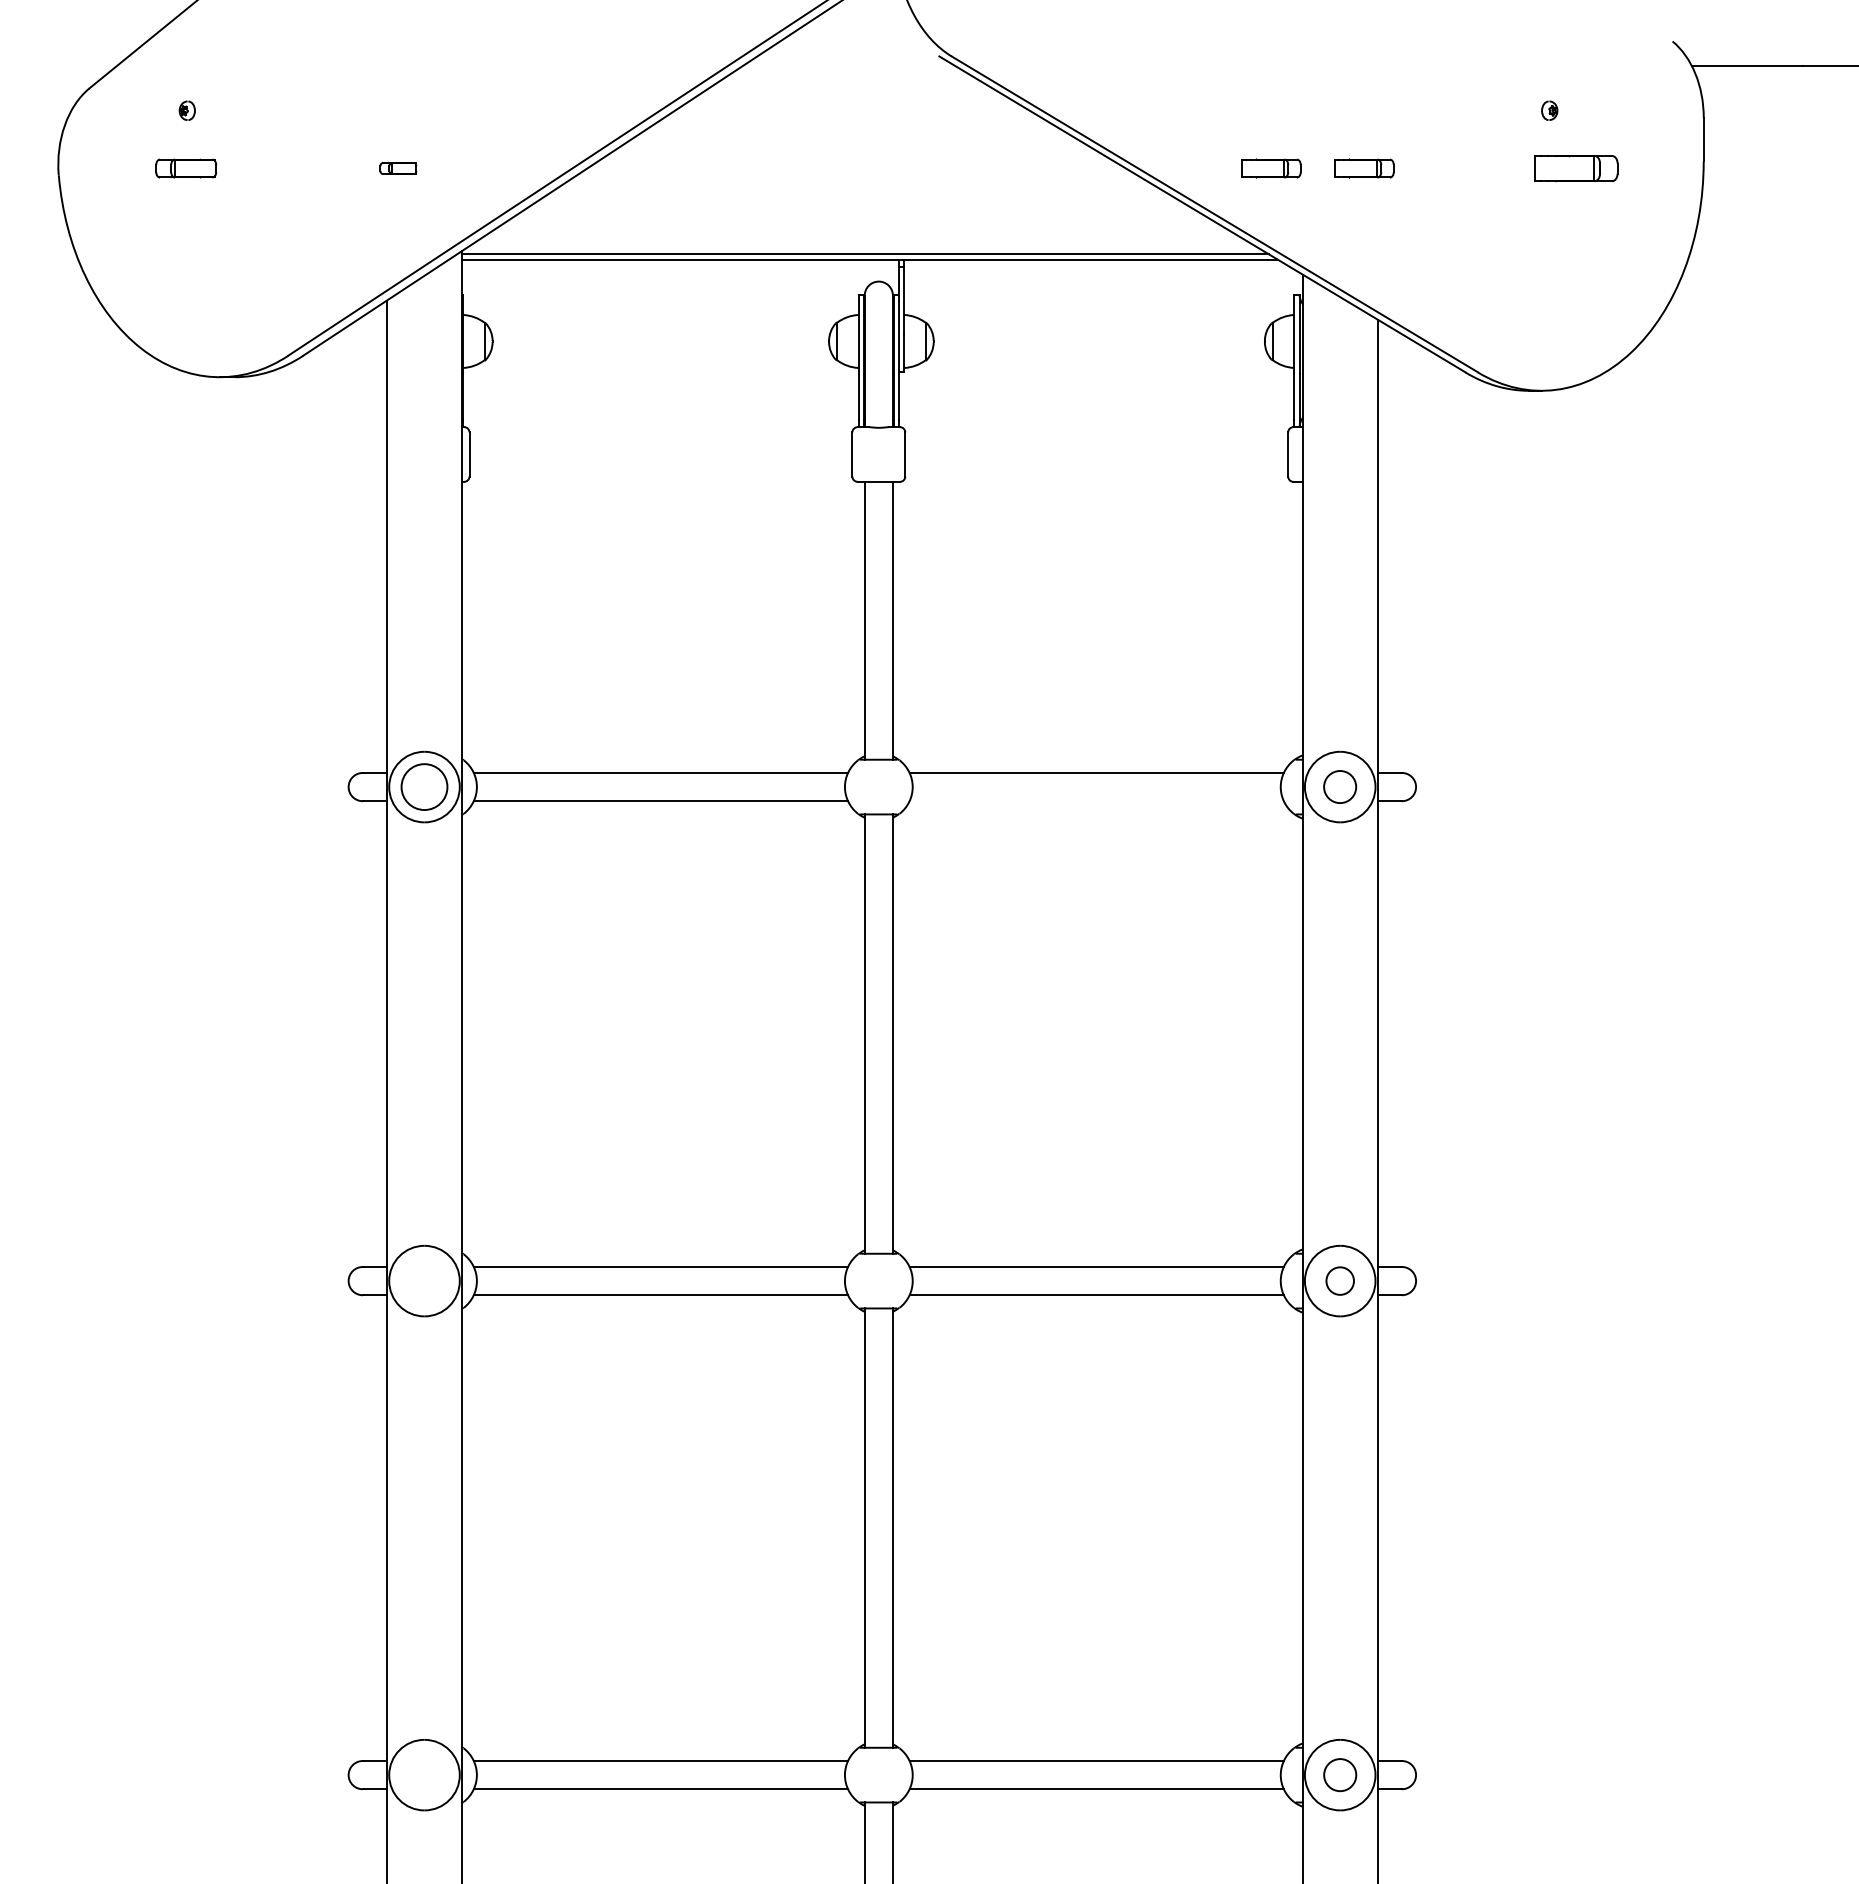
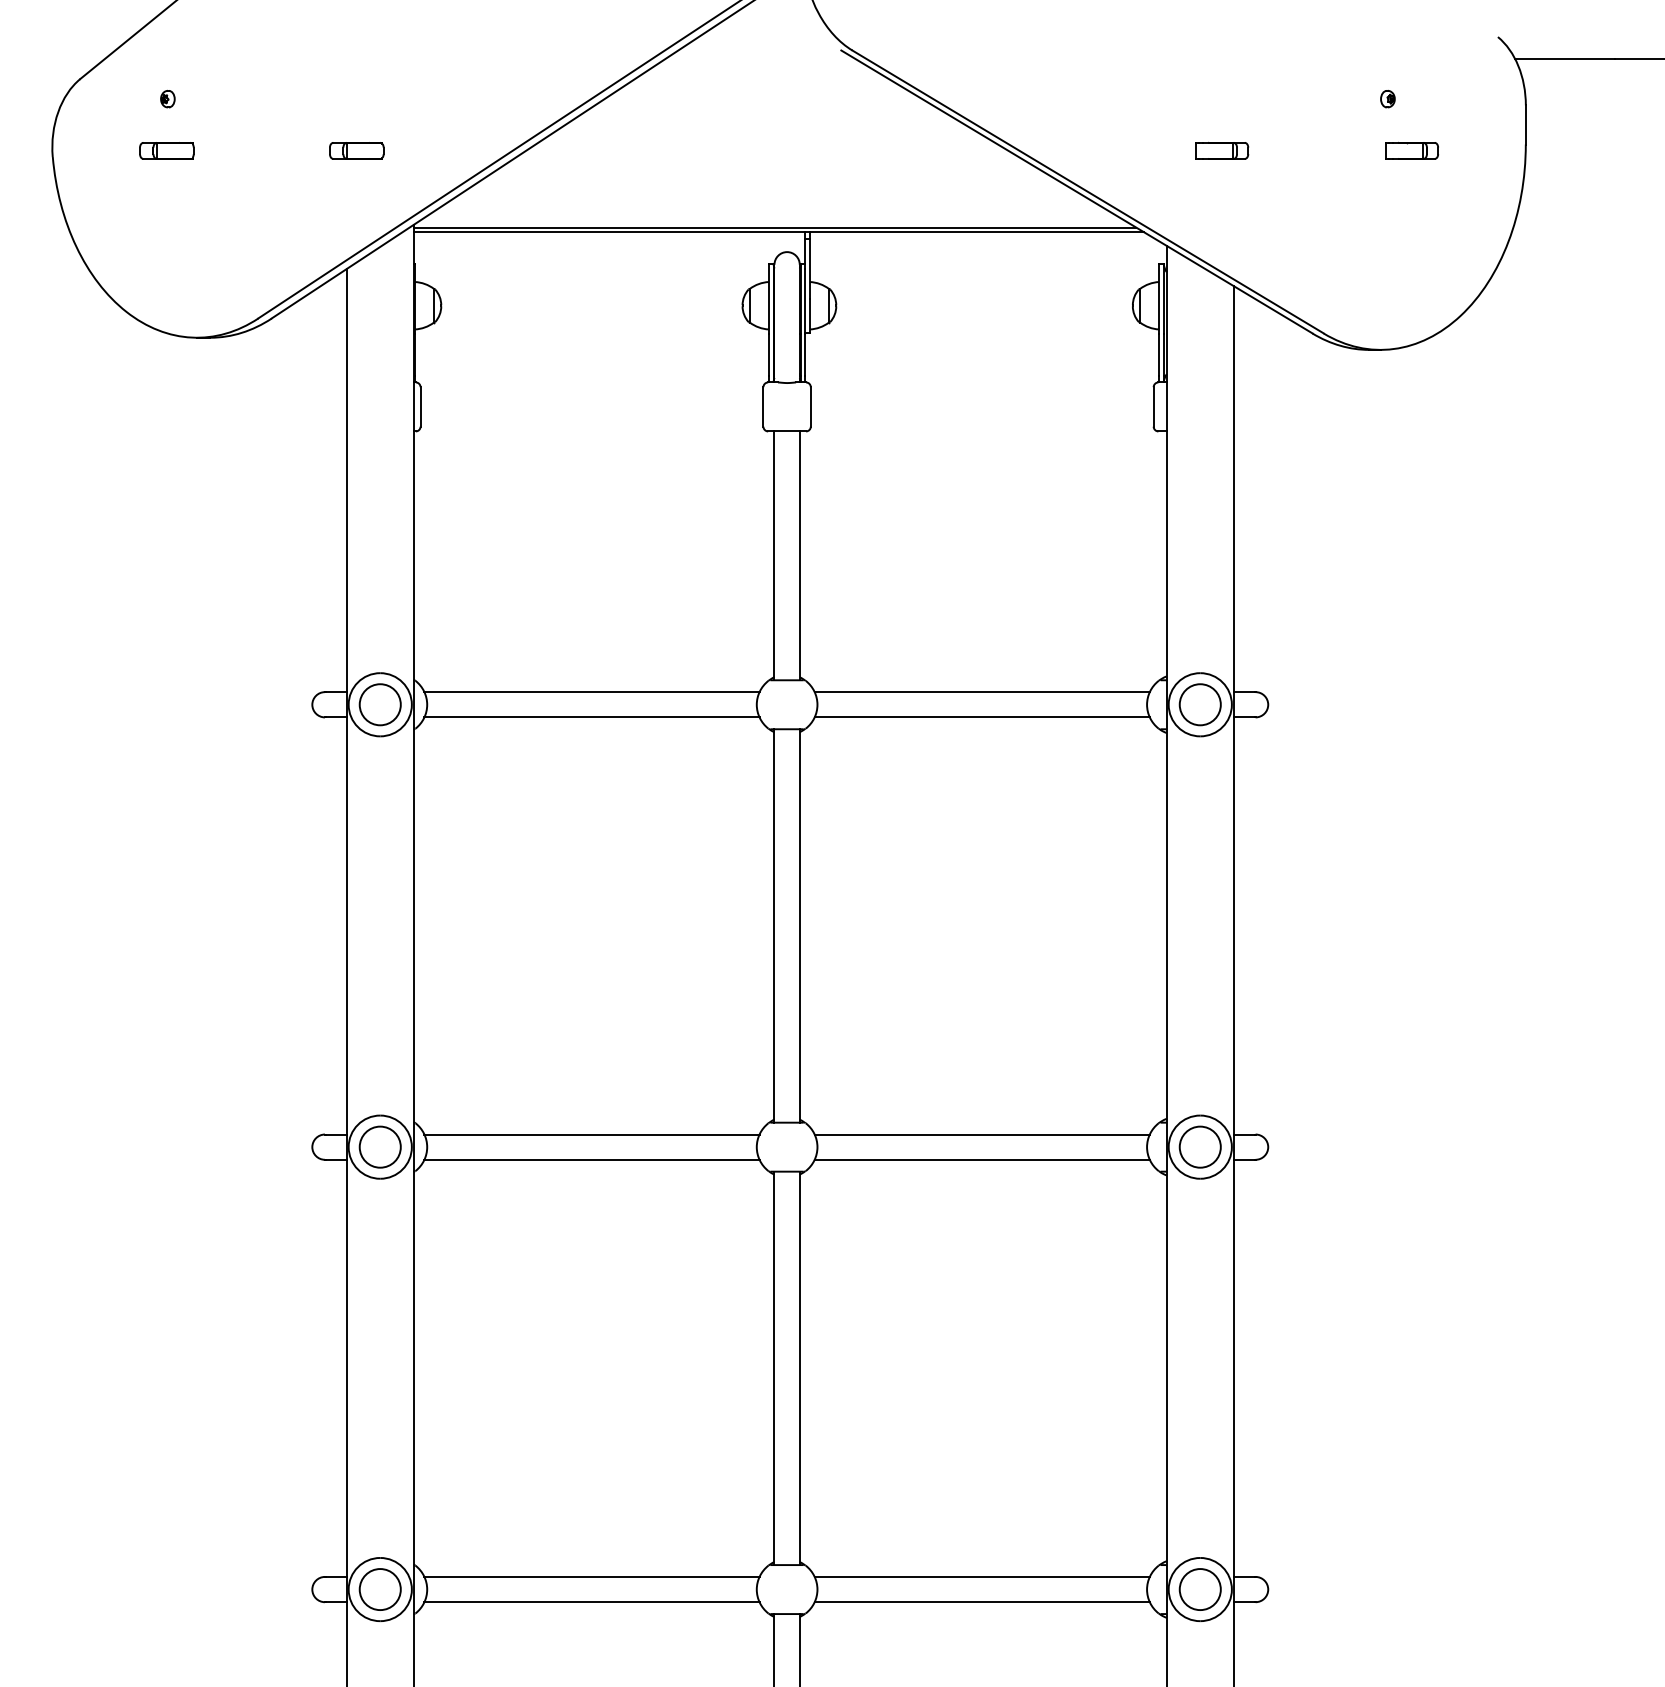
part: (398, 168) -> (356, 150), size x1.67
part: (1271, 168) -> (1138, 150), removed
part: (1576, 168) -> (1411, 150), size x0.71
circle: (1339, 786) -> (1199, 704), size x1.43
line: (1096, 801) -> (982, 717), added
circle: (424, 1280) -> (380, 1146), added
circle: (1340, 1281) -> (1200, 1147), size x1.67
circle: (424, 1774) -> (380, 1589), added
circle: (1340, 1775) -> (1200, 1589), size x1.43

